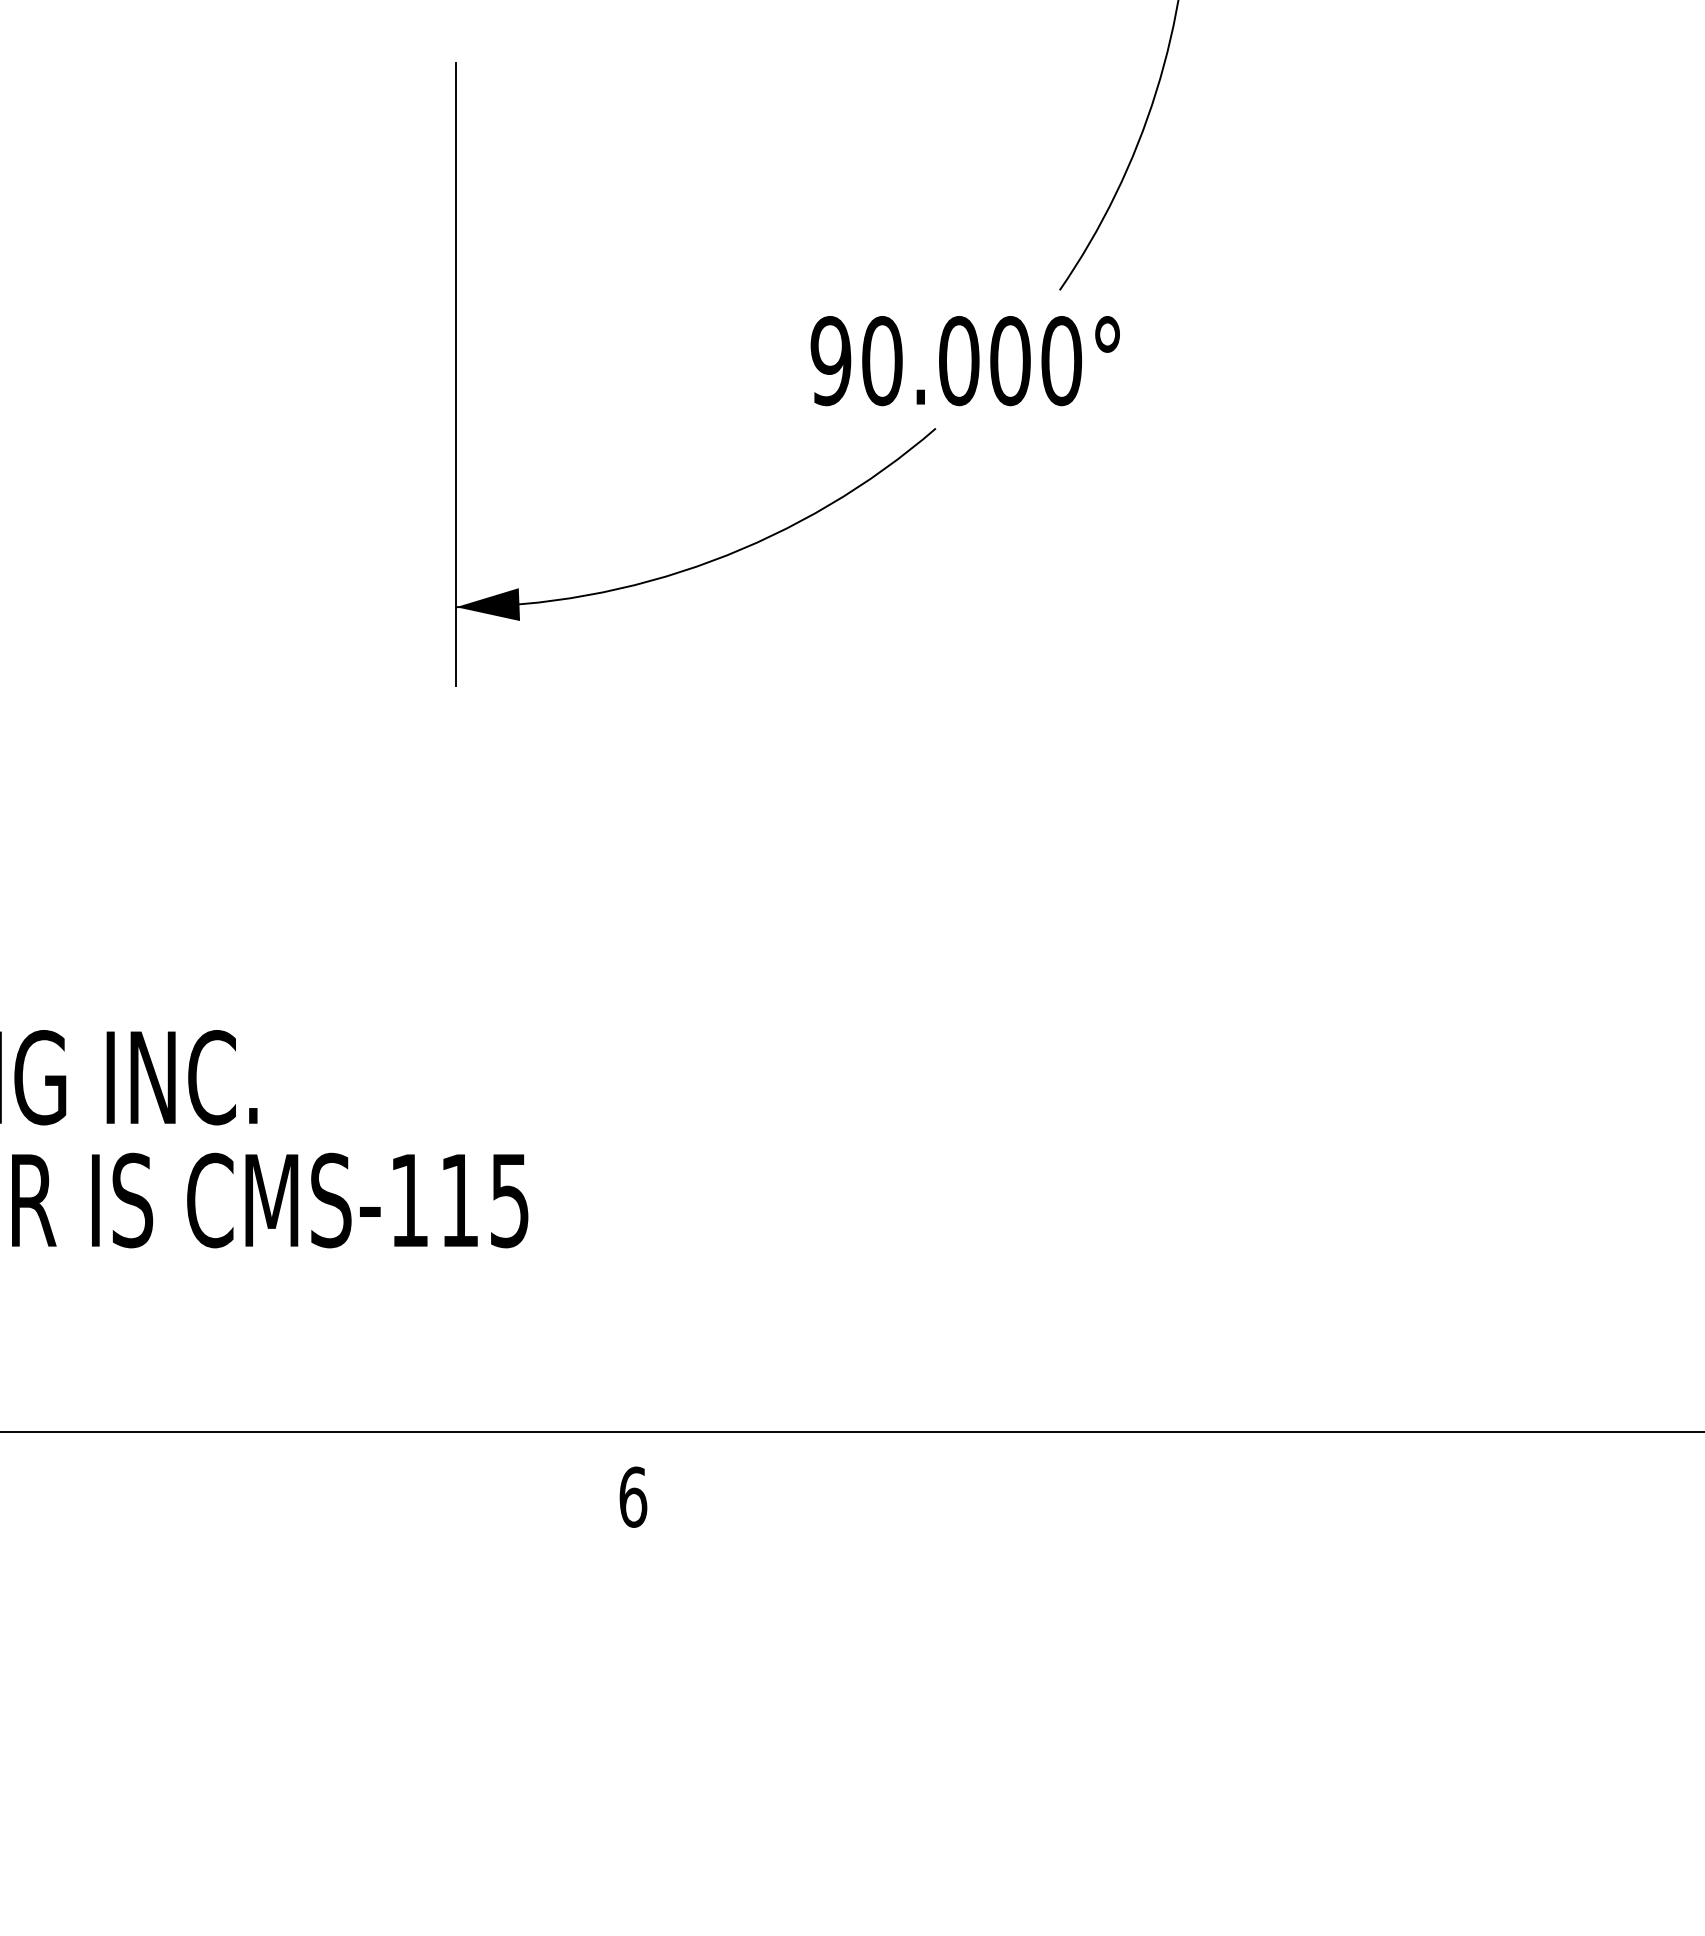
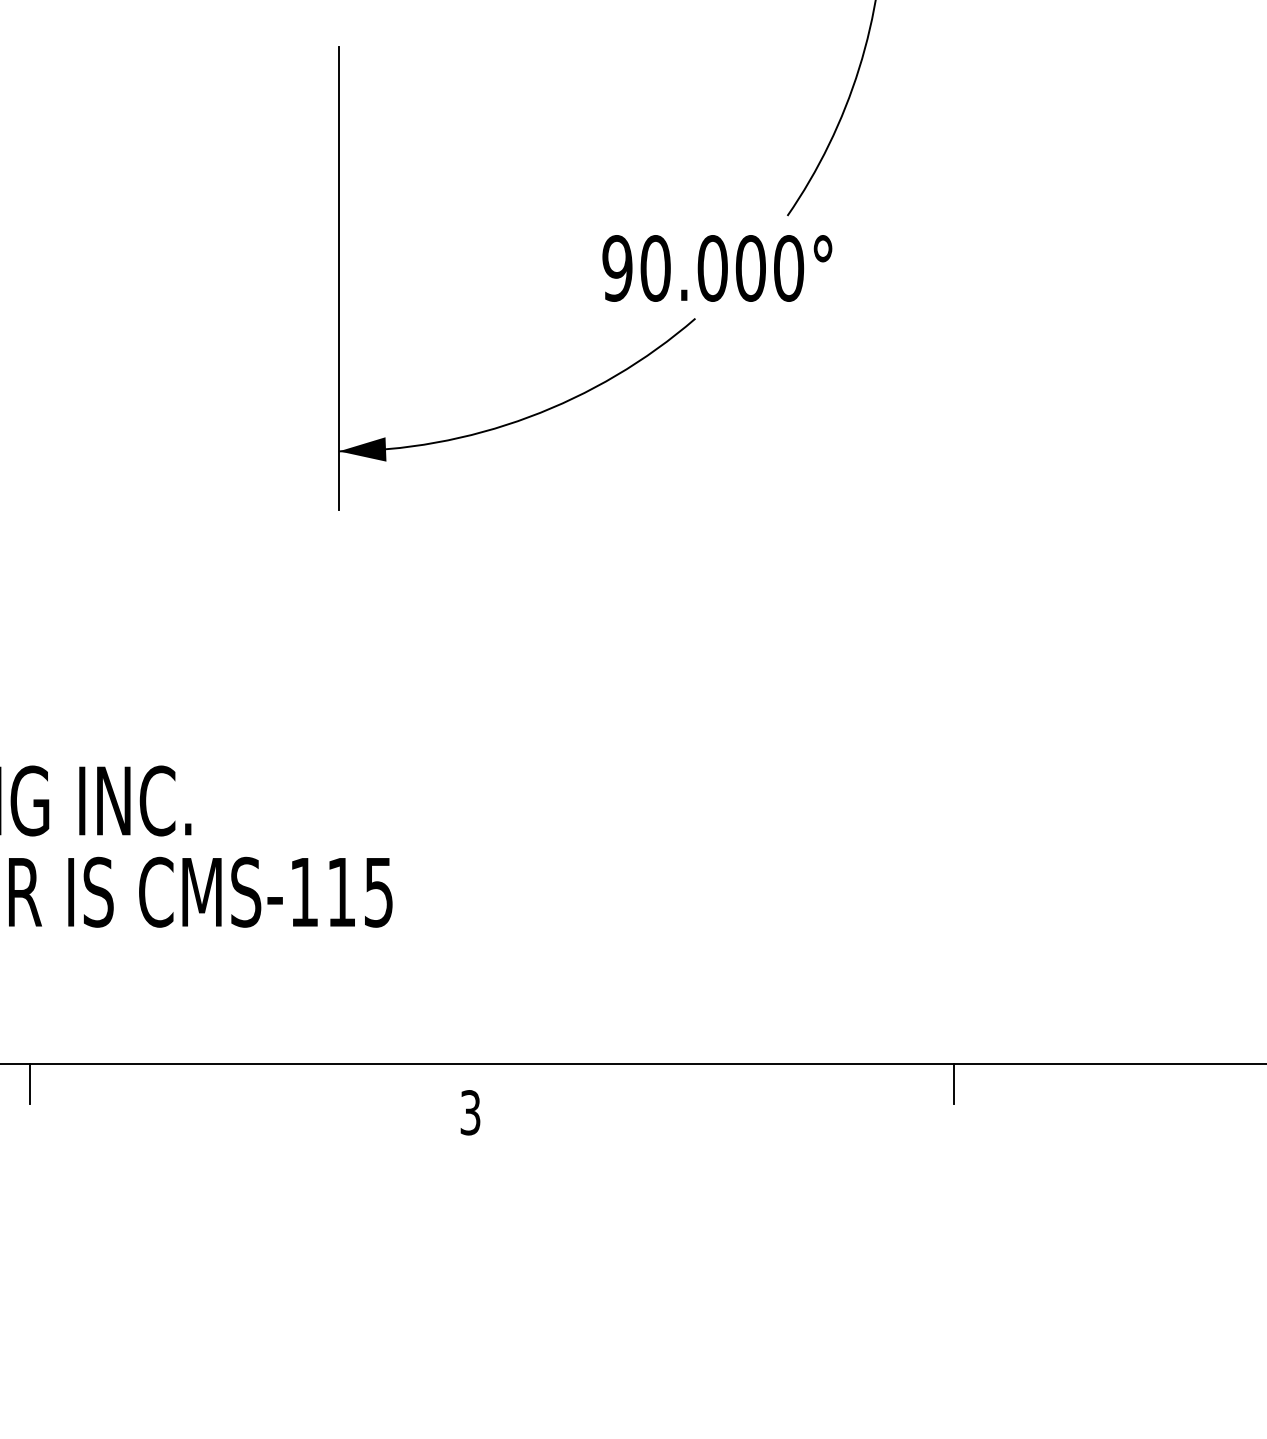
line: (39, 1458) -> (29, 1083), added
line: (1283, 1458) -> (953, 1083), added
text: (633, 1496) -> (470, 1112), 6 -> 3

